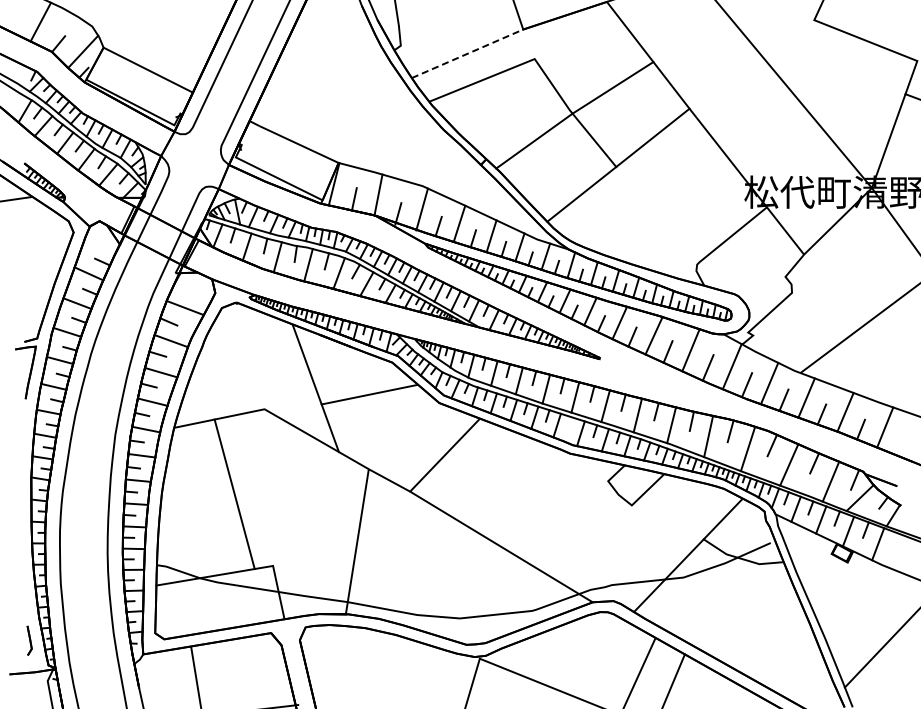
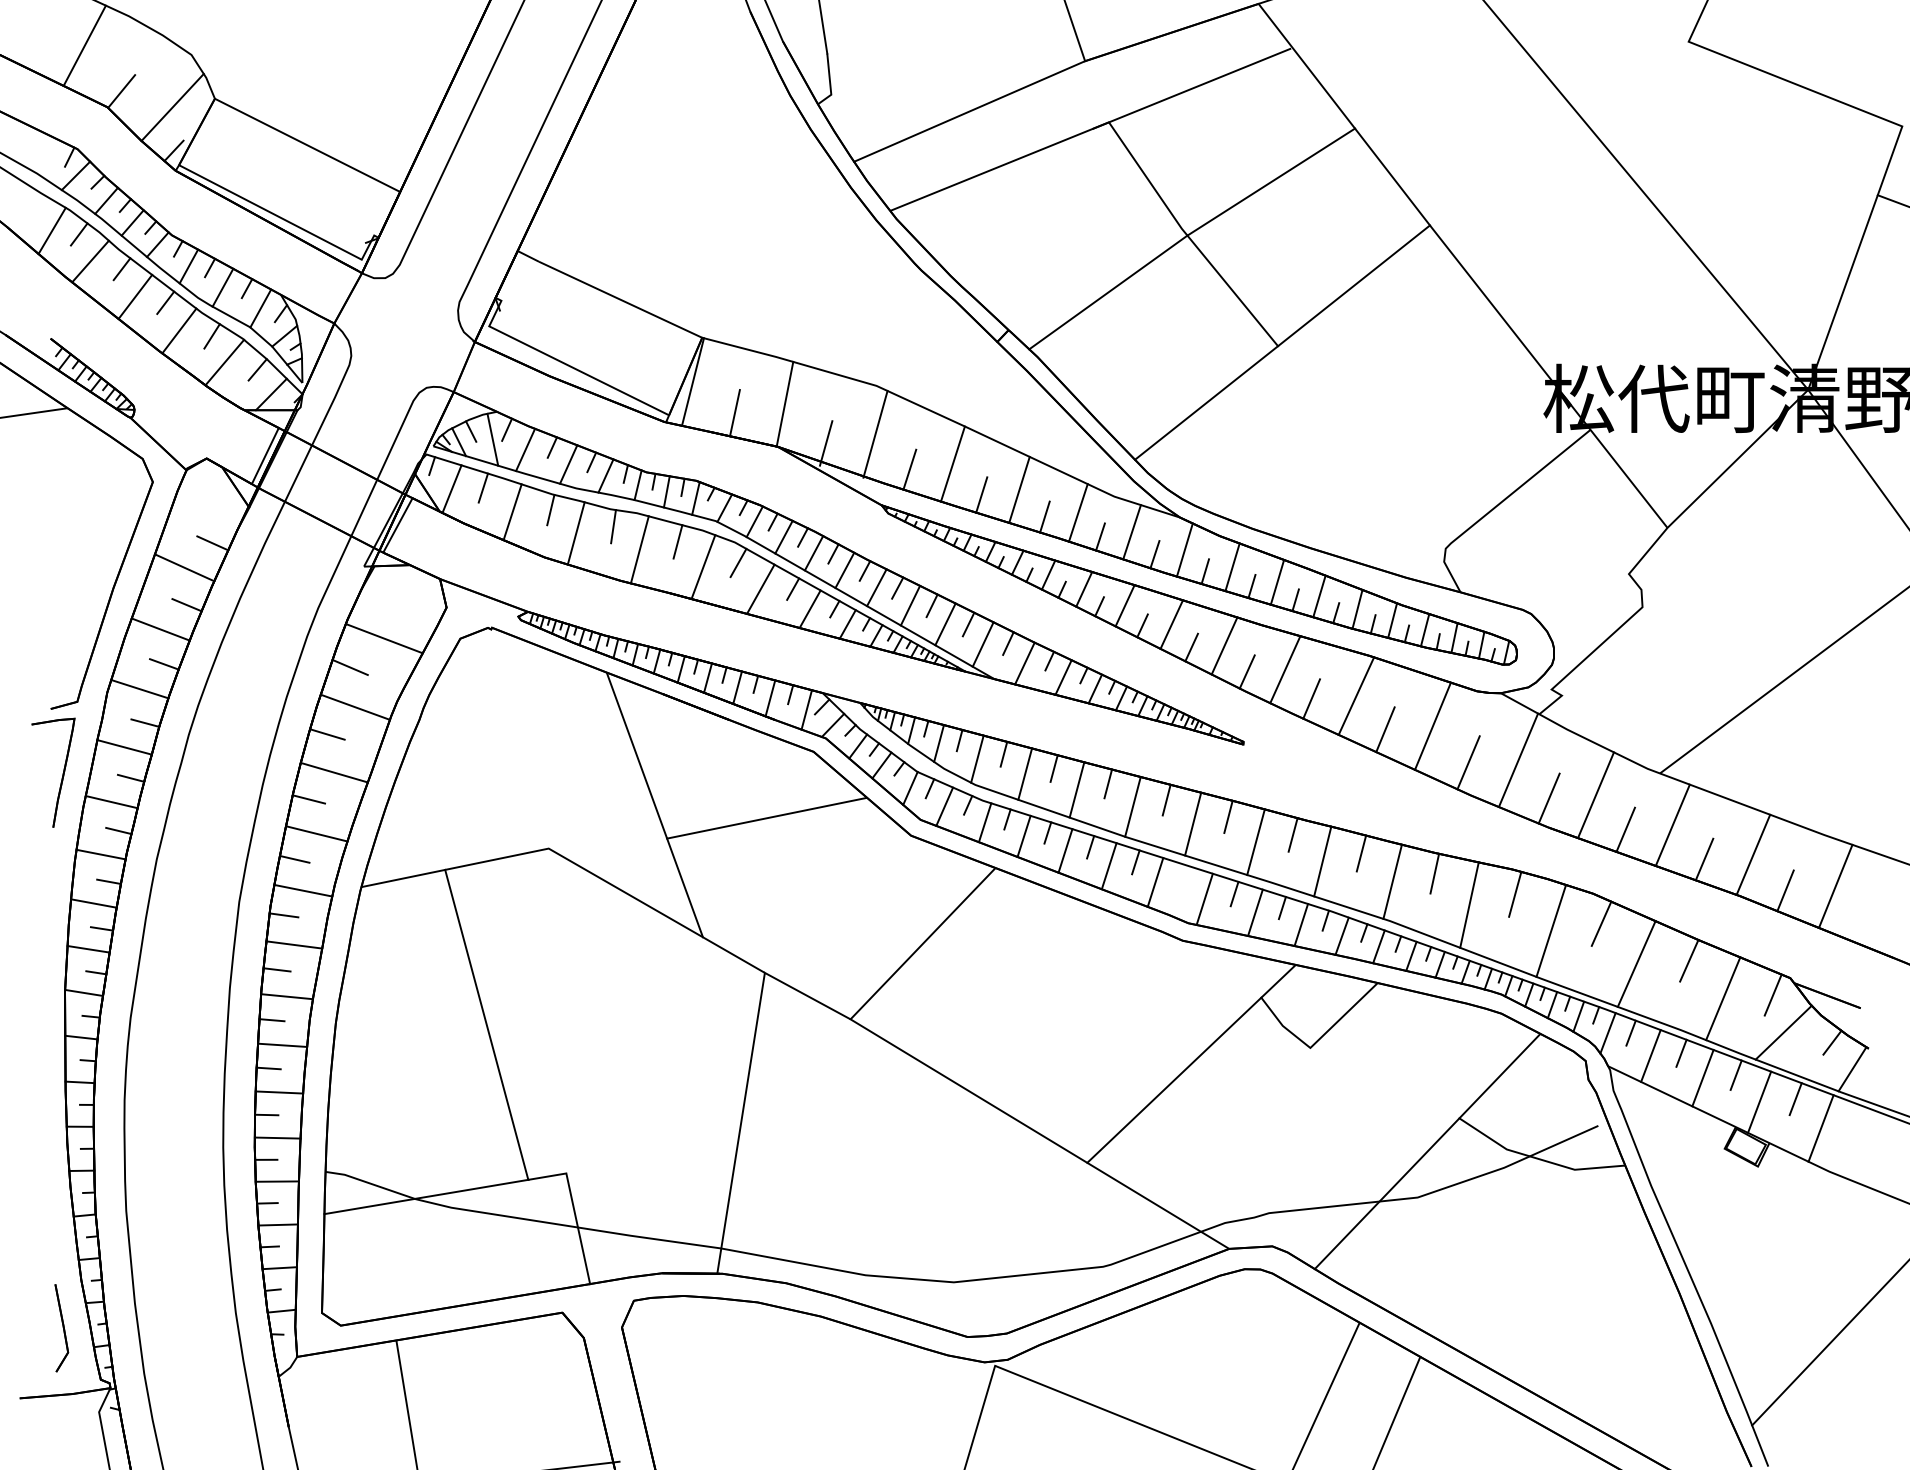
line: (574, 42) -> (1191, 88), added
line: (467, 53) -> (969, 110), dashed -> solid
line: (566, 520) -> (1174, 1079), added
part: (29, 640) -> (61, 1328), size x1.43

